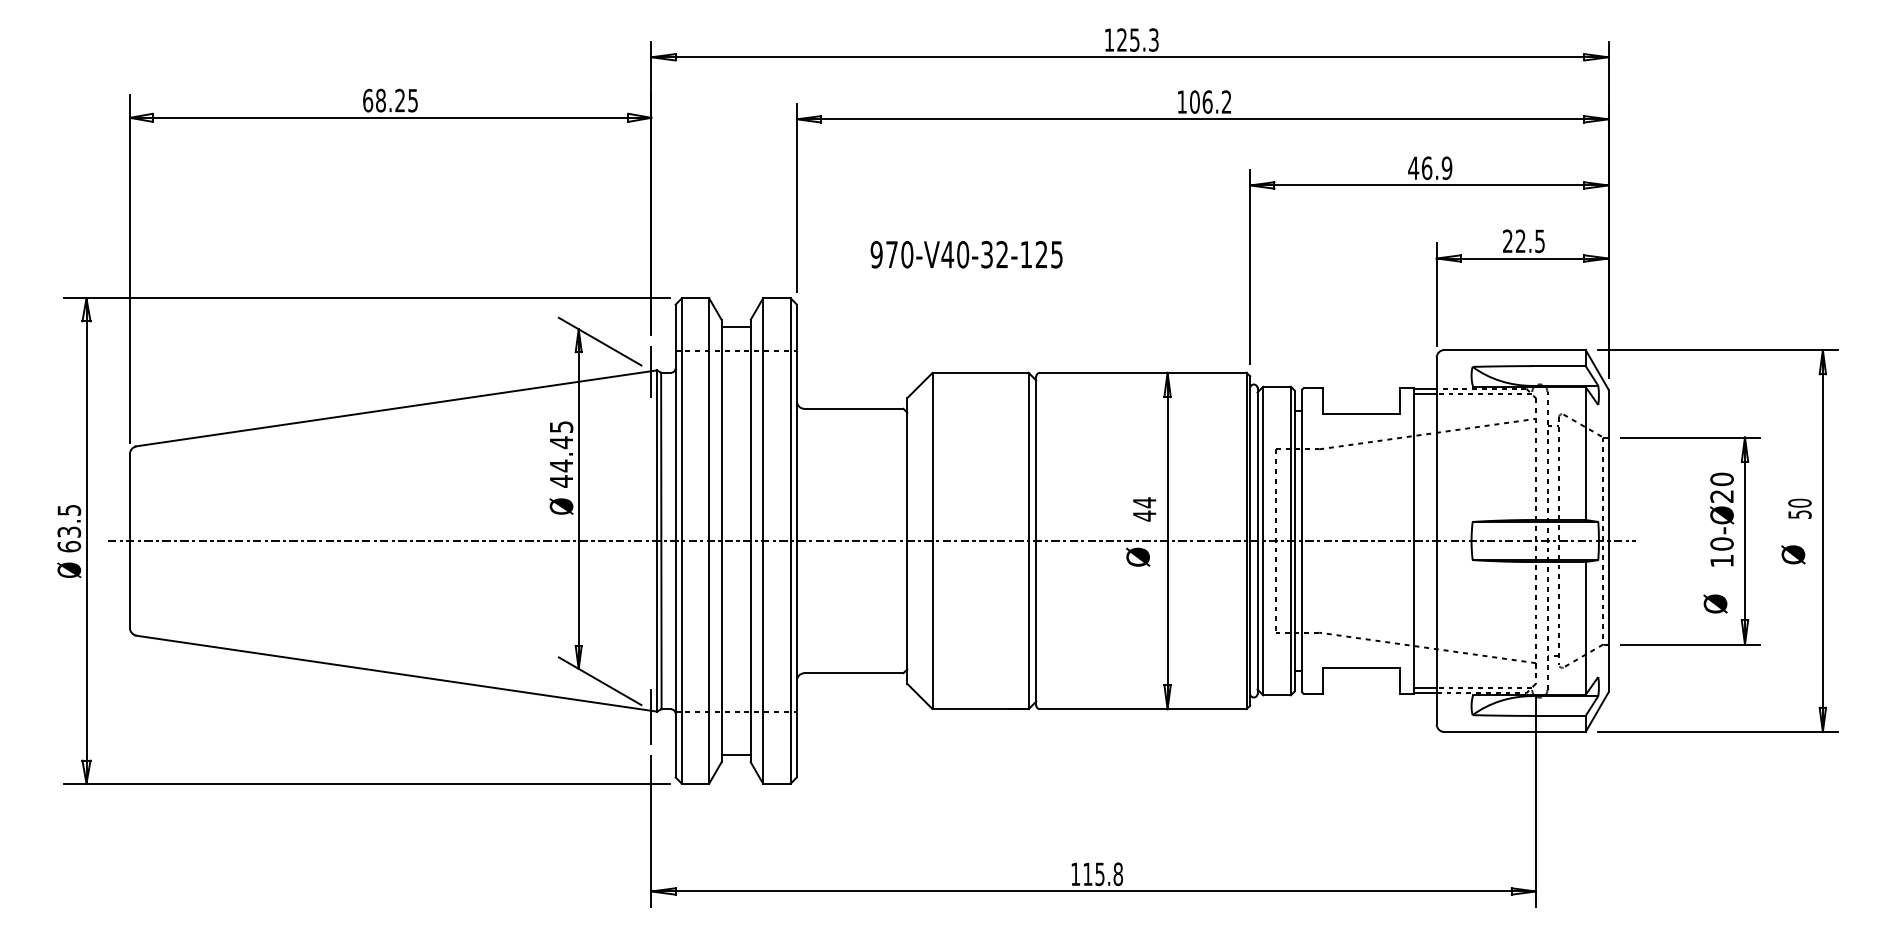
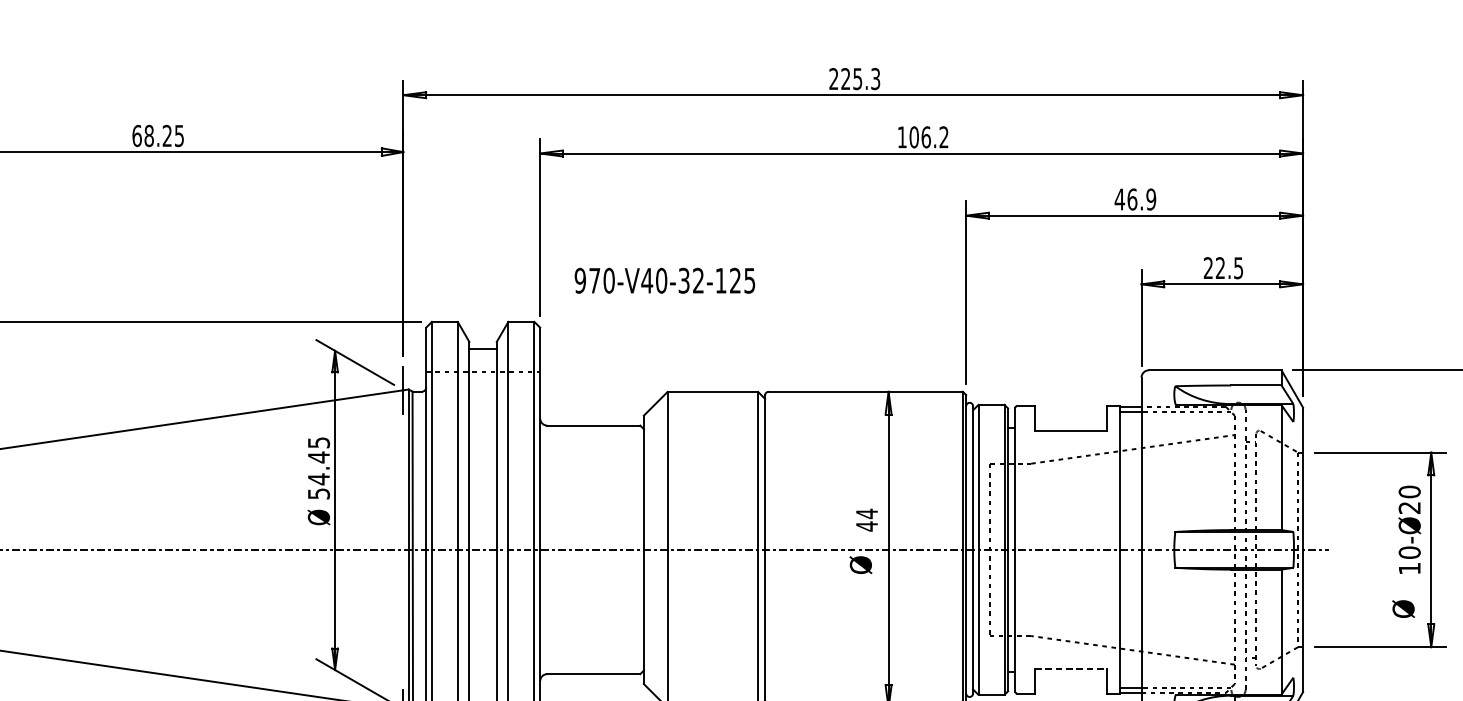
text: (1108, 39) -> (833, 78), 125.3 -> 225.3
text: (966, 254) -> (664, 280), moved
text: (561, 481) -> (318, 493), 44.45 -> 54.45
line: (1362, 667) -> (1071, 668), solid -> dashed

